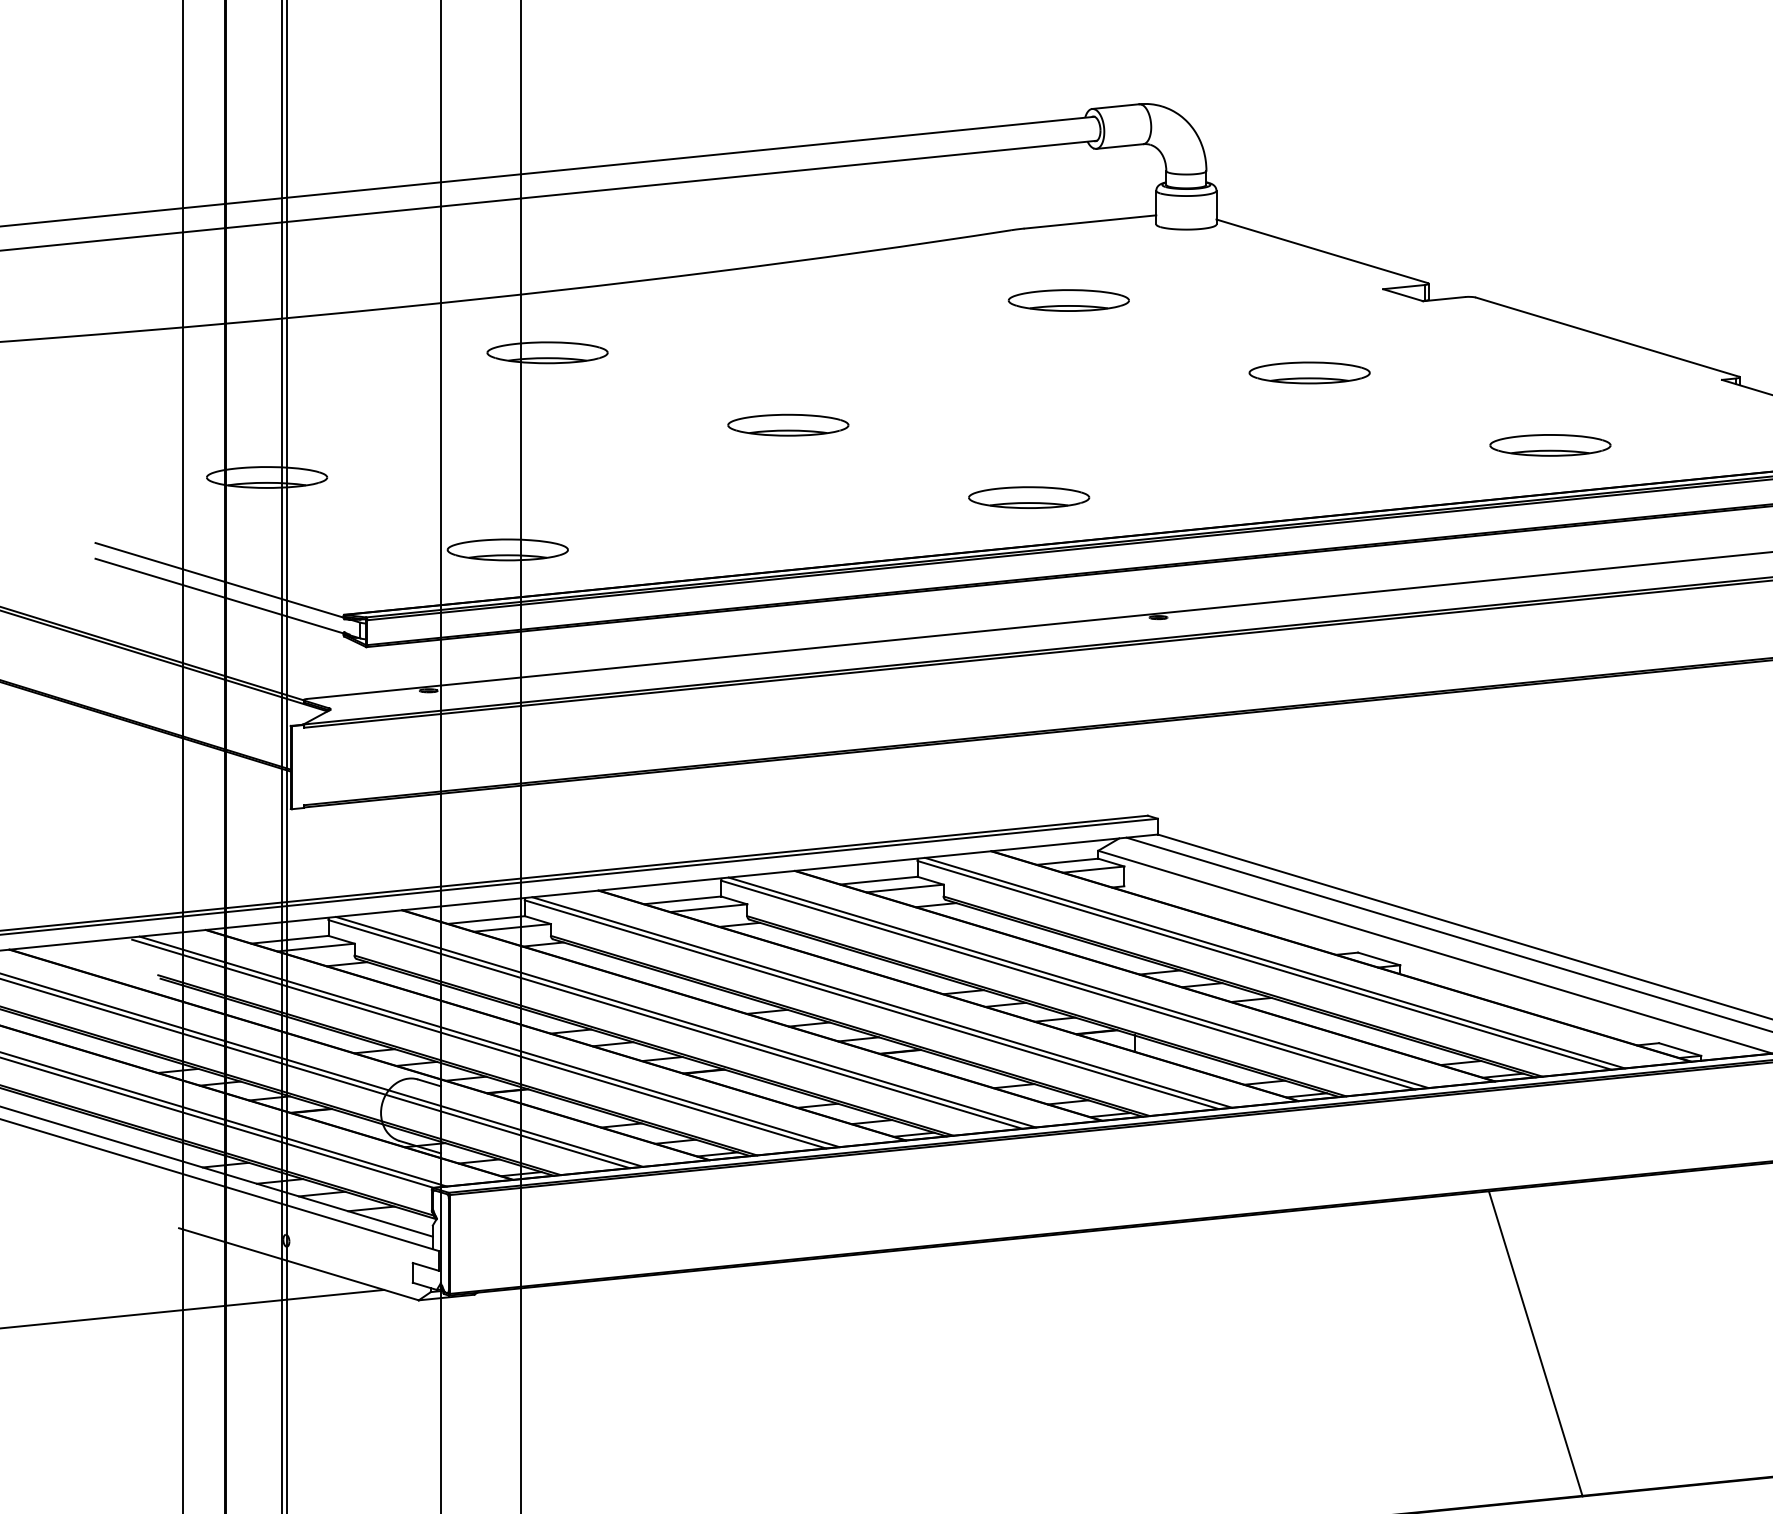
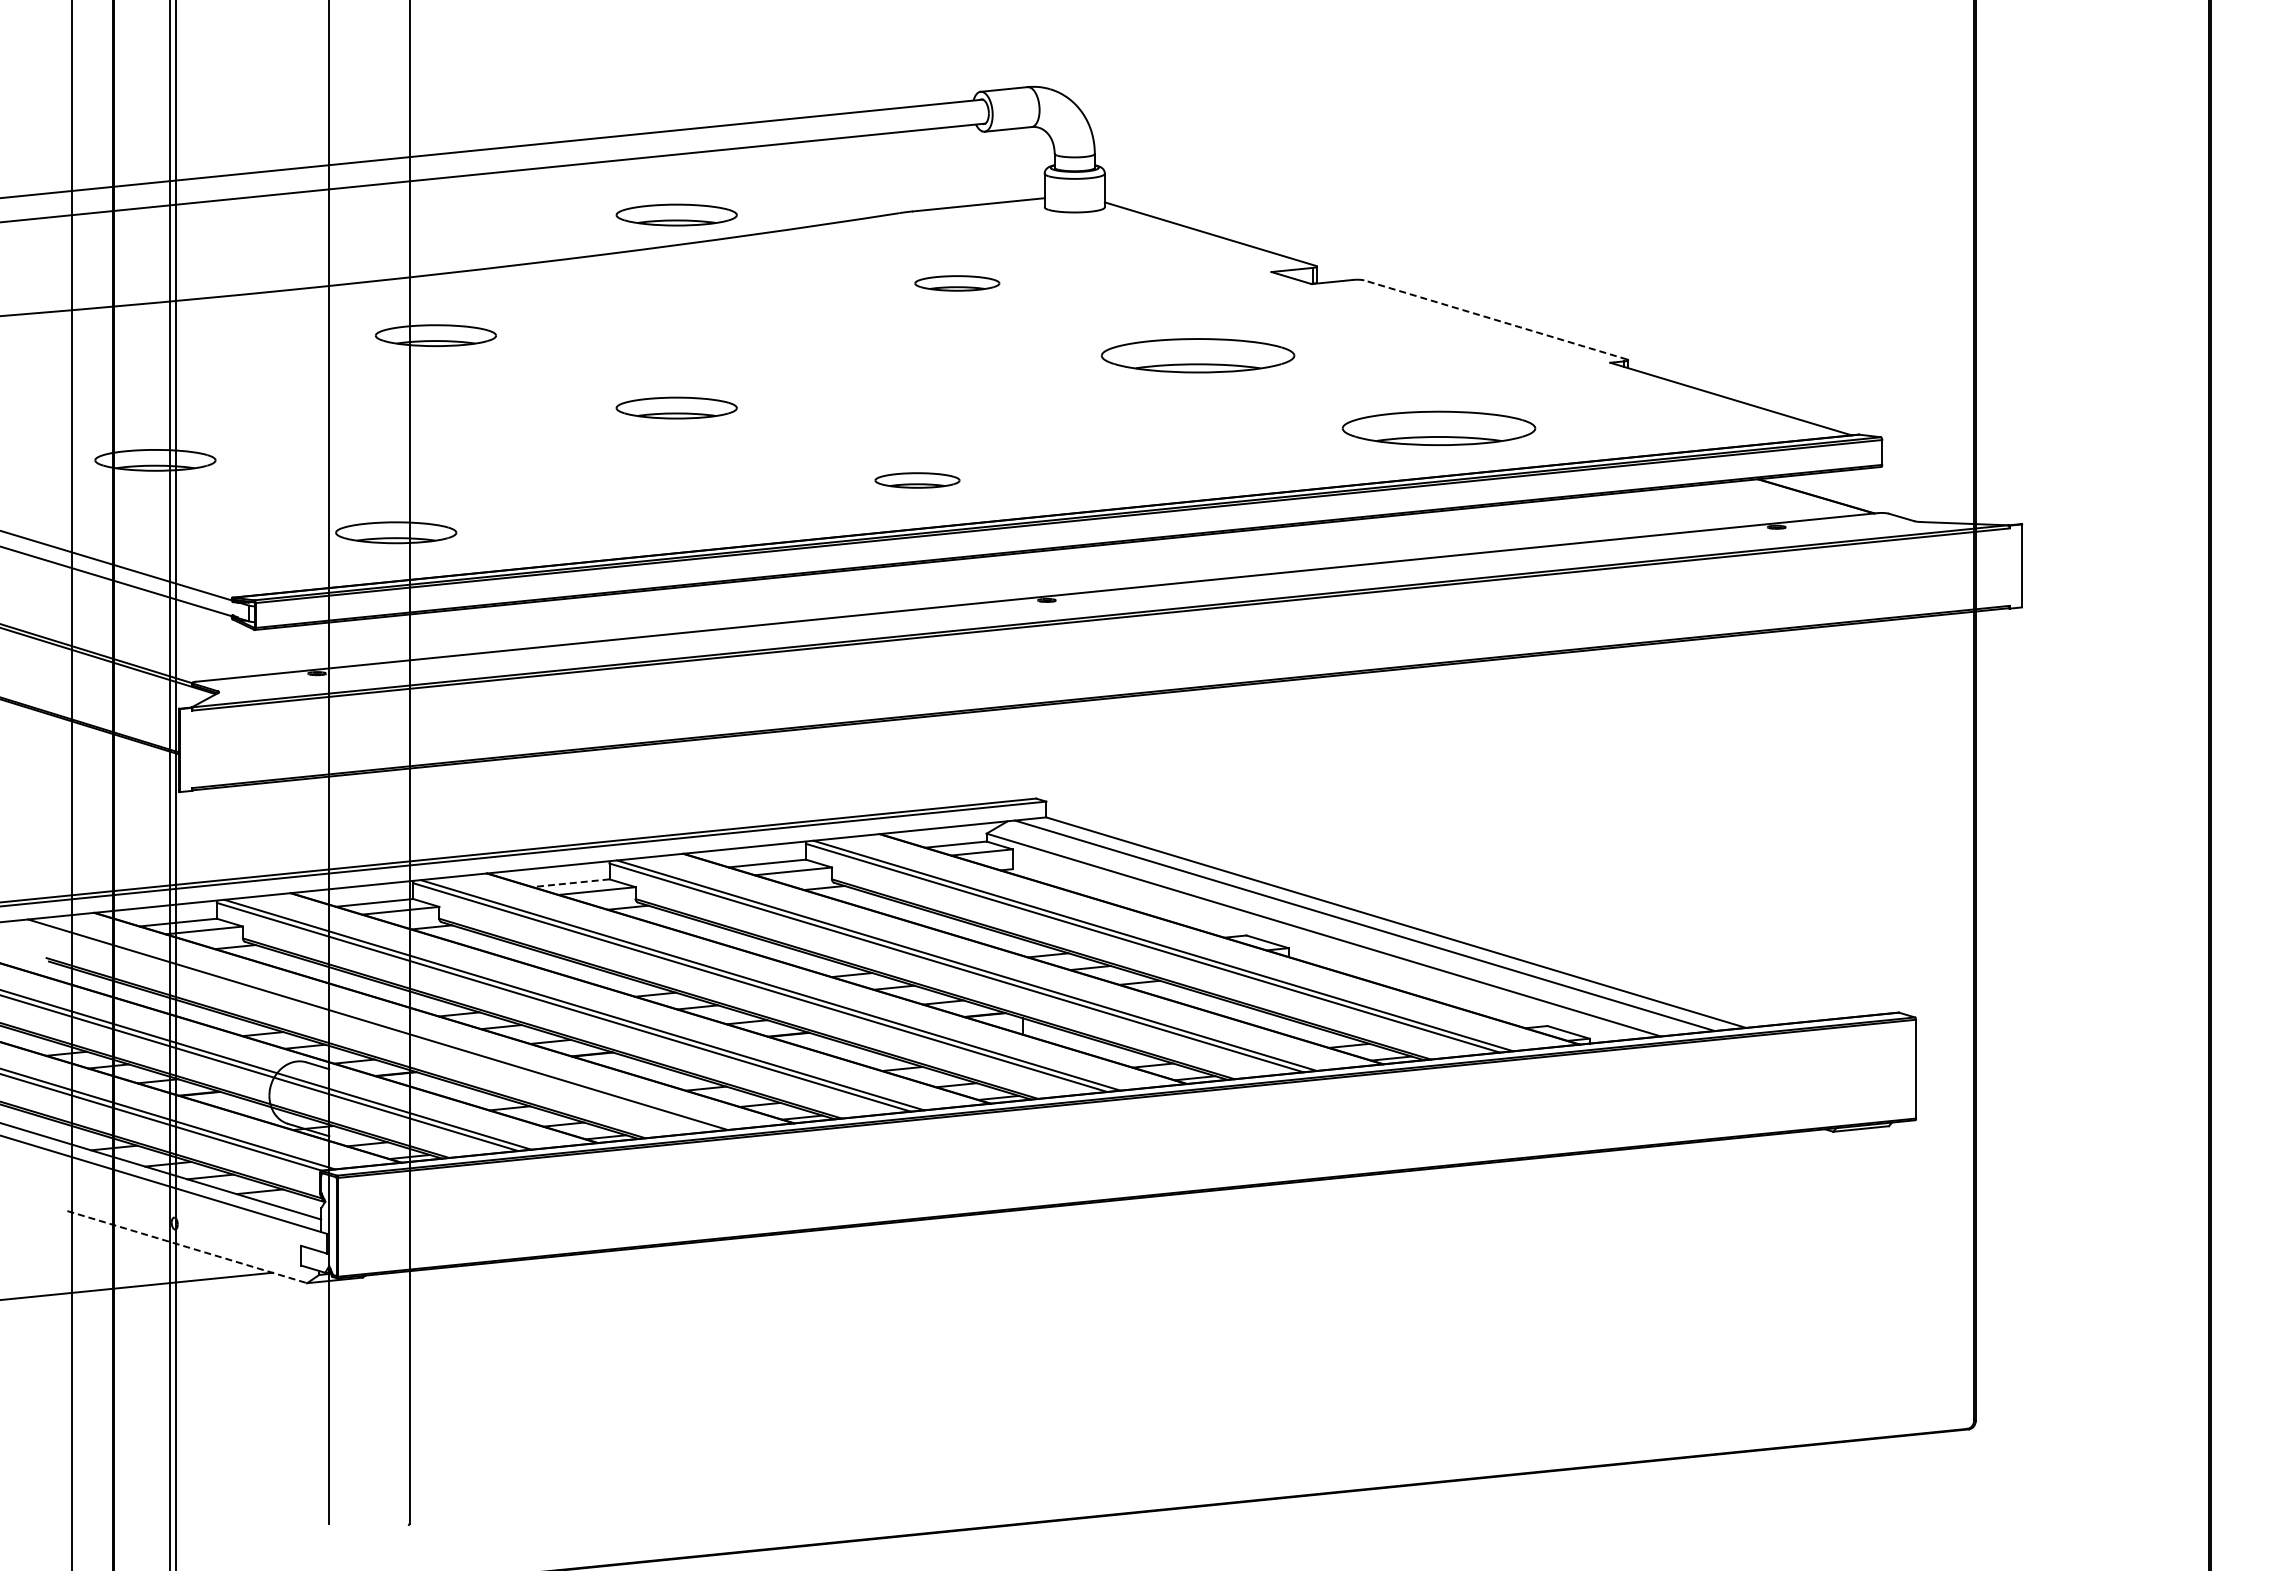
part: (788, 231) -> (676, 214), added
part: (1069, 300) -> (957, 283), size x0.7
line: (1607, 336) -> (1495, 319), solid -> dashed
part: (1309, 372) -> (1197, 355), size x1.6
part: (1550, 444) -> (1438, 427), size x1.6
part: (1029, 497) -> (917, 480), size x0.7
line: (683, 900) -> (571, 883), solid -> dashed
line: (479, 1043) -> (367, 1026), removed
line: (299, 1264) -> (187, 1247), solid -> dashed
line: (1536, 1343) -> (1424, 1326), removed

